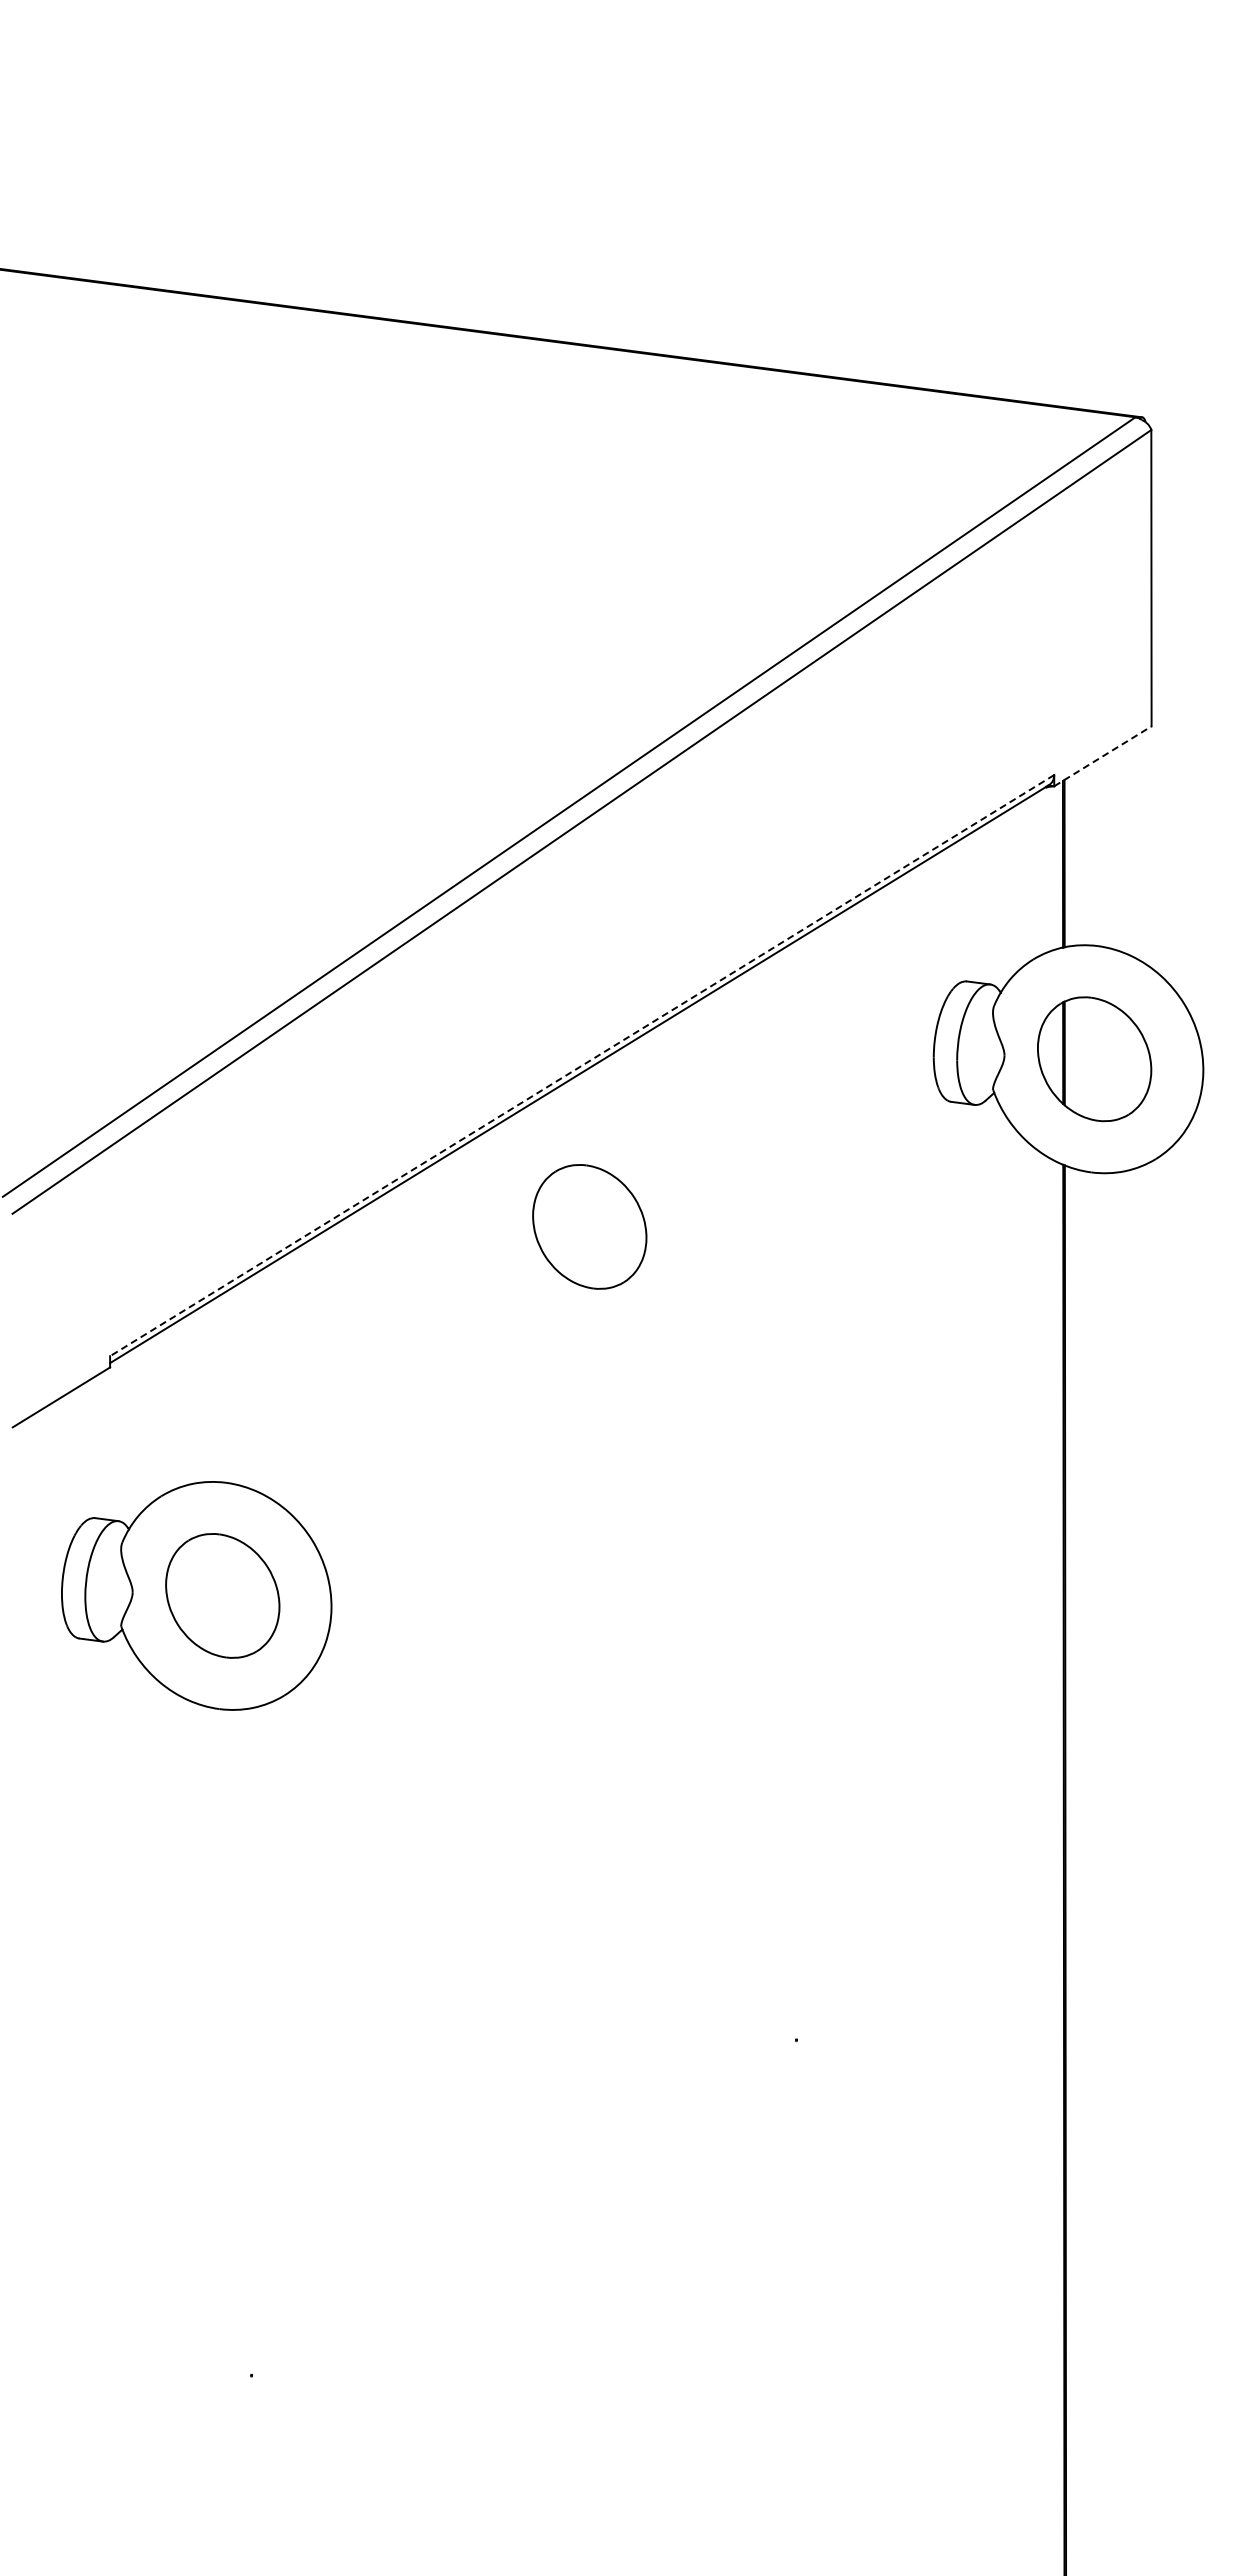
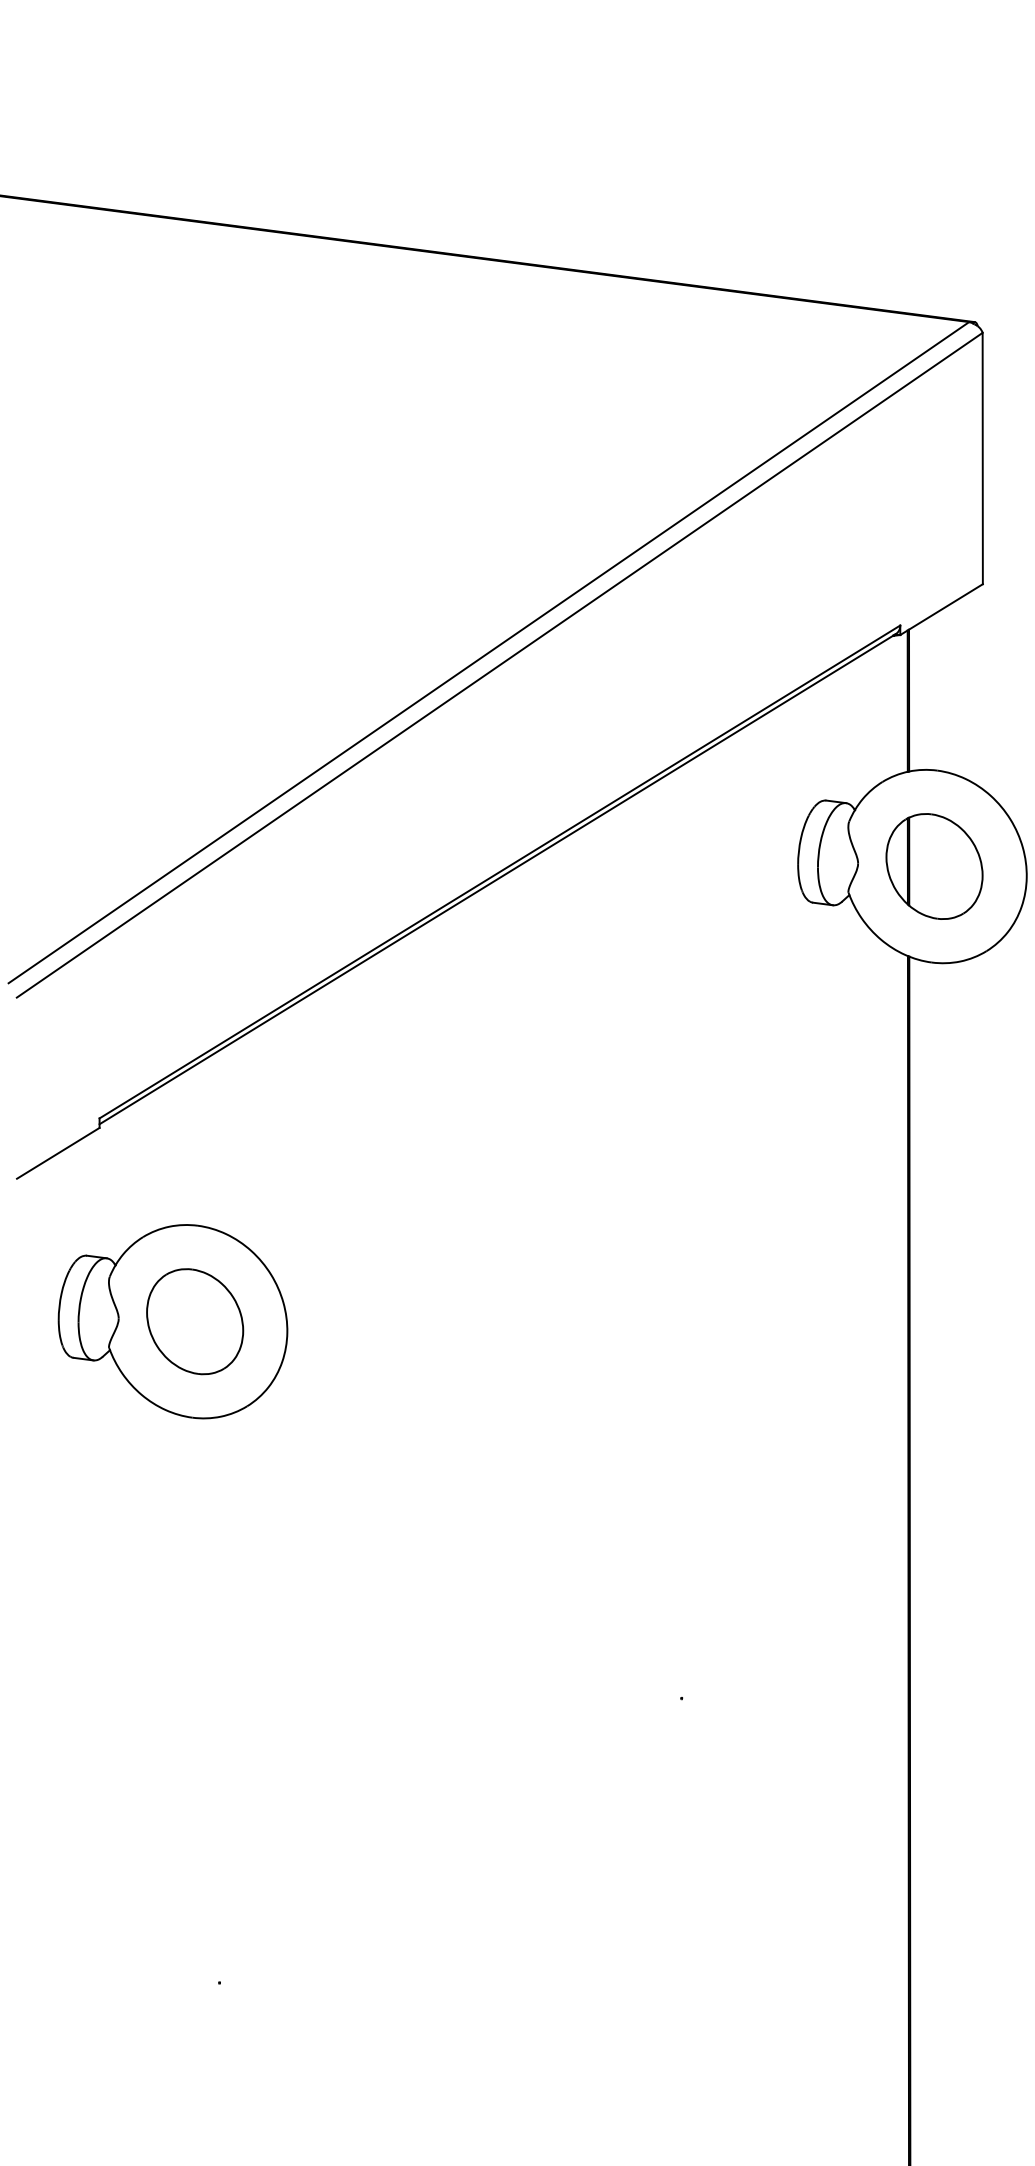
line: (1103, 756) -> (942, 609), dashed -> solid
line: (581, 1065) -> (499, 871), dashed -> solid
part: (589, 1226) -> (506, 1008), removed

